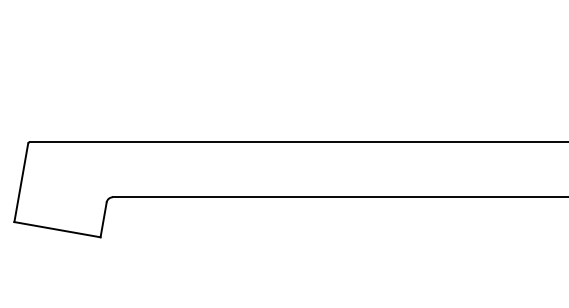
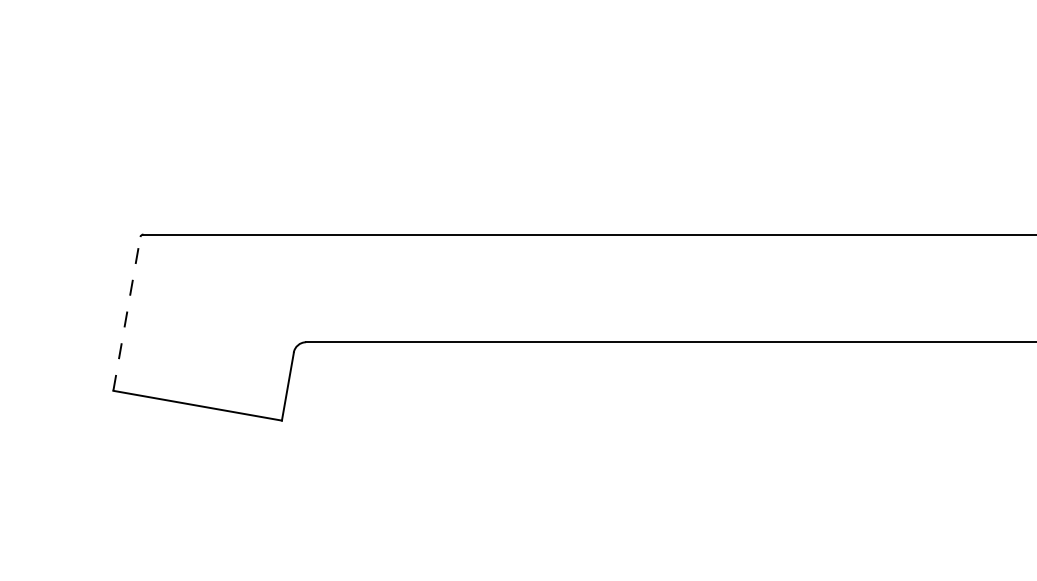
line: (21, 182) -> (127, 313), solid -> dashed

